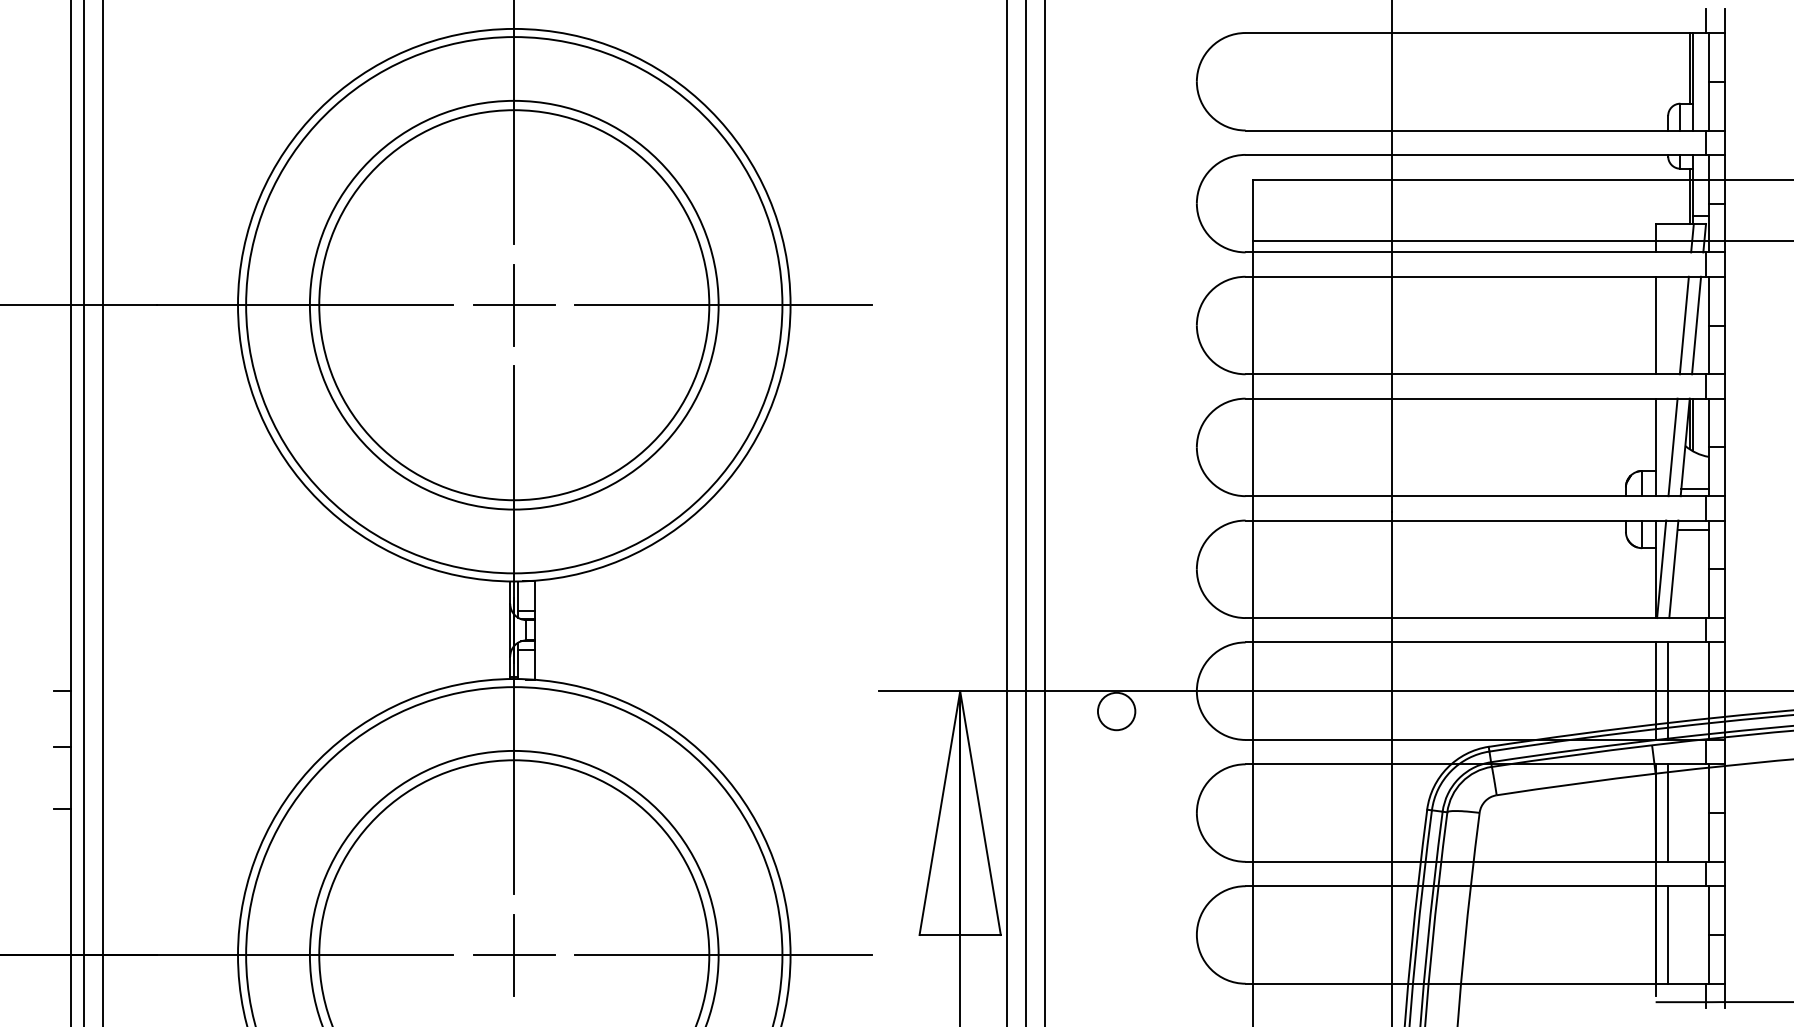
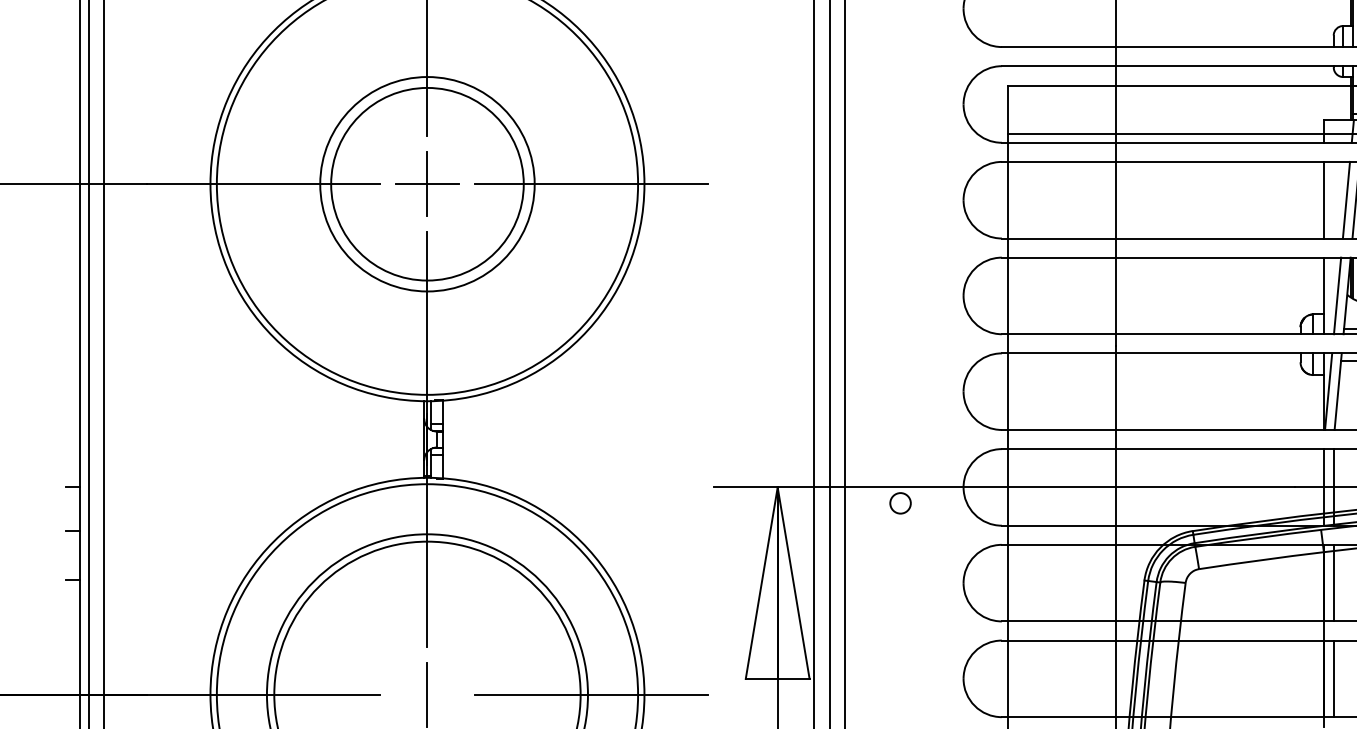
circle: (513, 304) -> (426, 183), size x0.6
circle: (514, 305) -> (427, 184), size x0.7
circle: (1116, 711) -> (900, 503), size x0.7
line: (513, 955) -> (426, 694), removed

